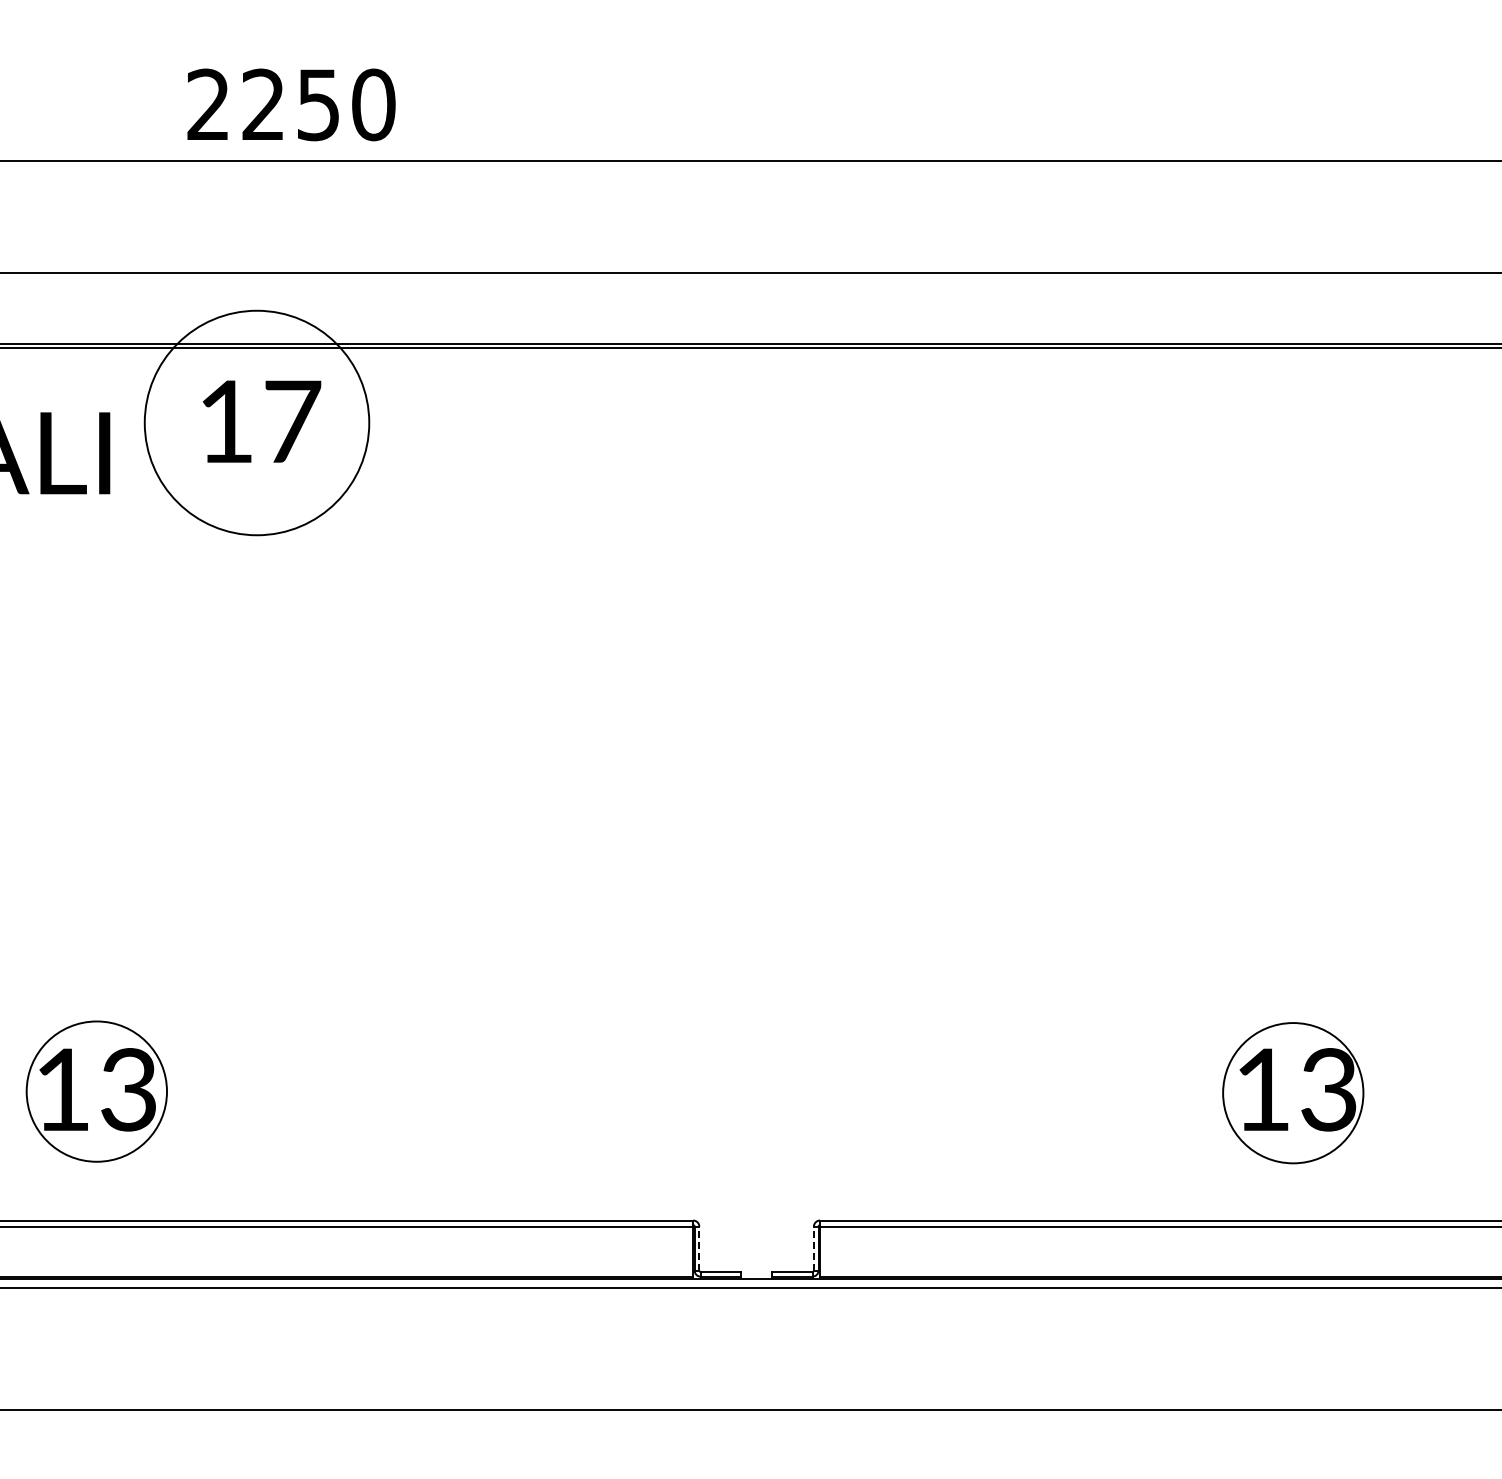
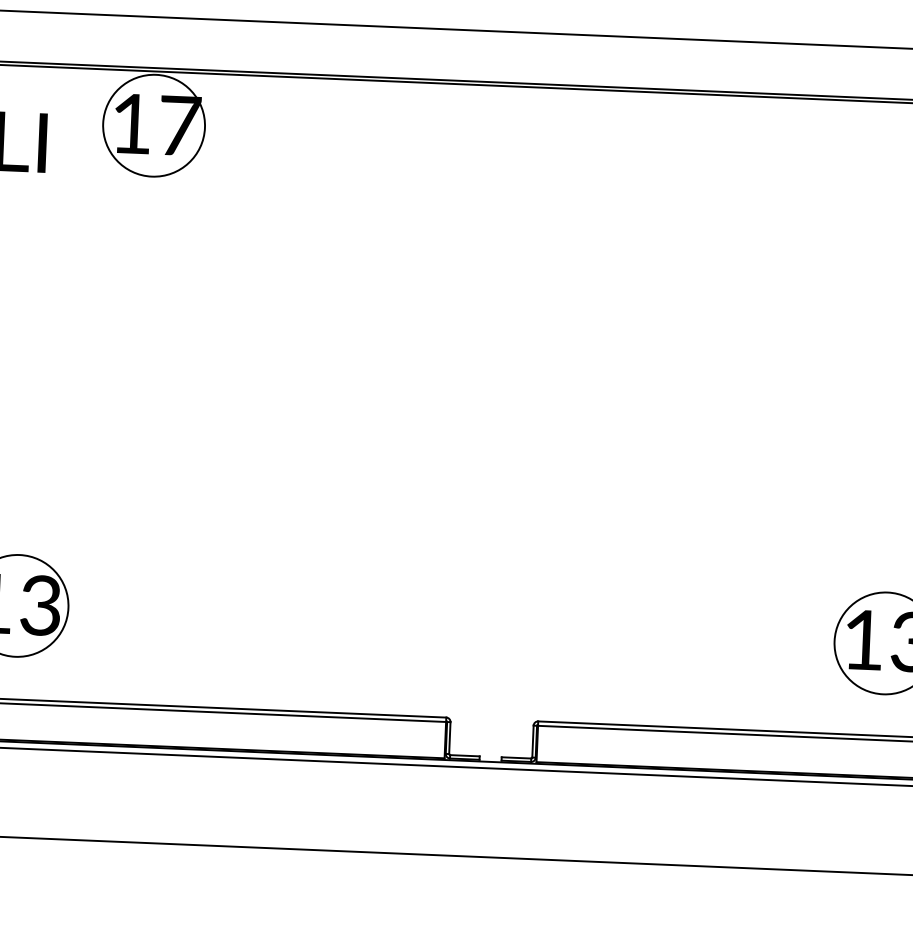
circle: (256, 422) -> (153, 125), size x0.62
line: (699, 1248) -> (449, 738), dashed -> solid
line: (813, 1248) -> (532, 741), dashed -> solid

